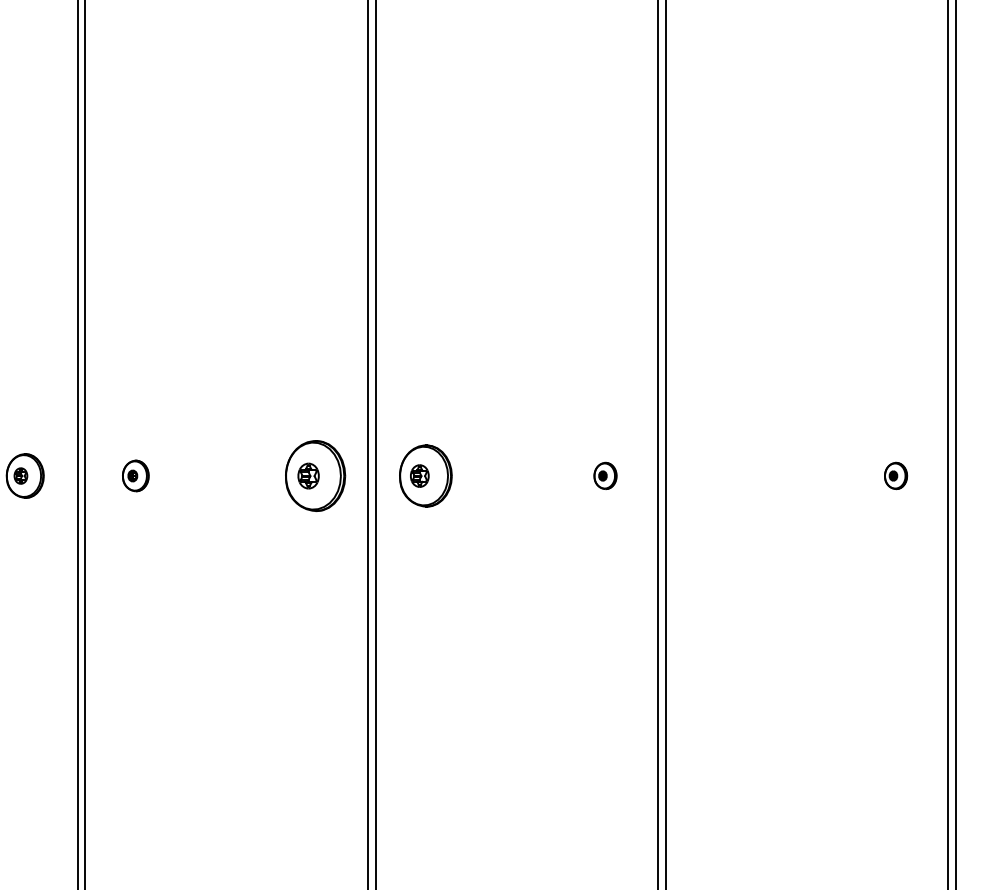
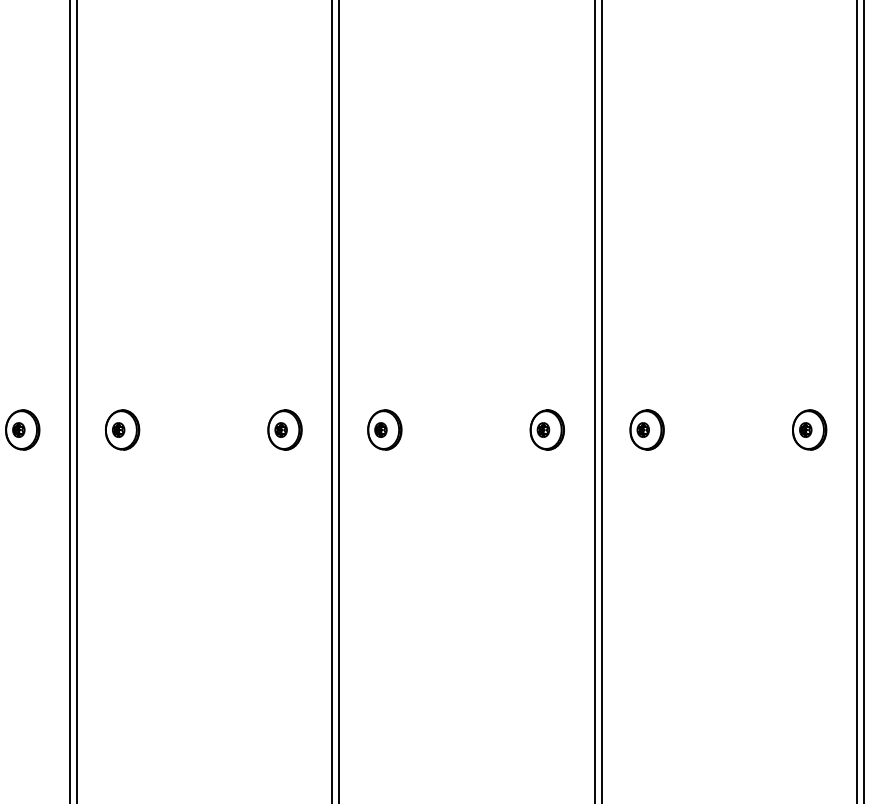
part: (135, 475) -> (122, 429), size x1.43
part: (314, 475) -> (284, 429), size x0.62
part: (425, 475) -> (384, 429), size x0.71
part: (604, 475) -> (546, 429), size x1.67
part: (715, 475) -> (646, 429), added
part: (895, 475) -> (809, 429), size x1.67

